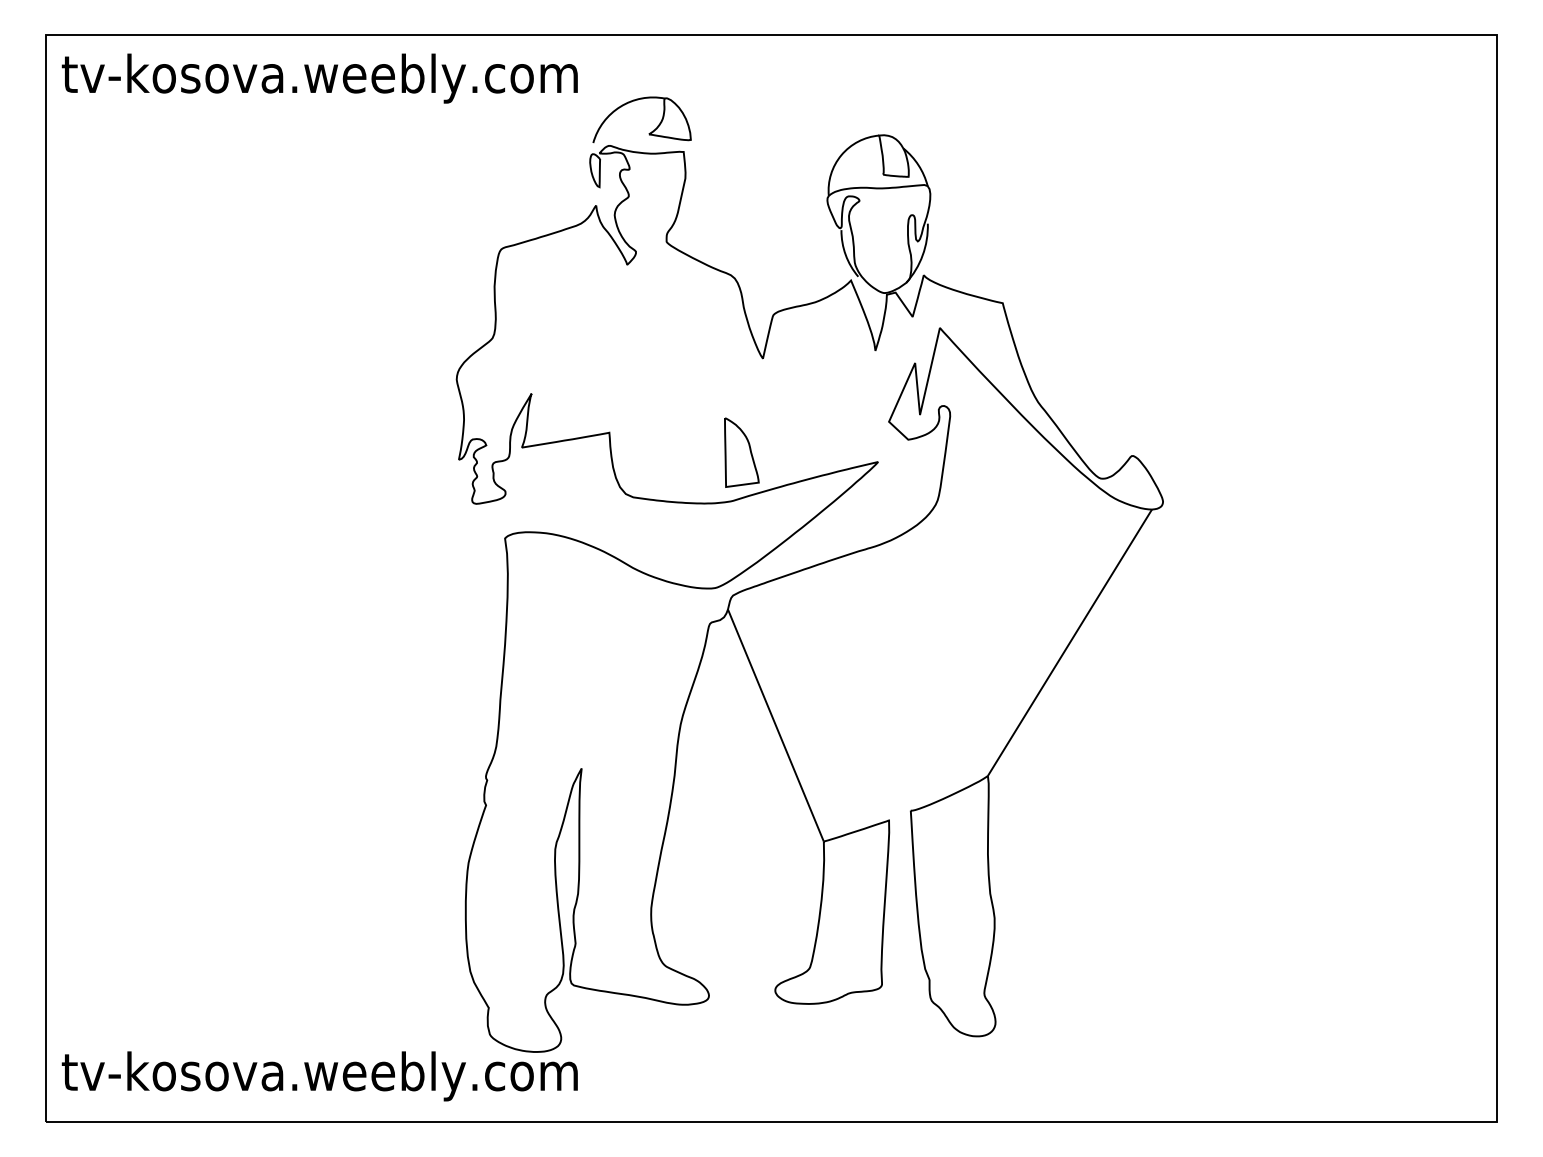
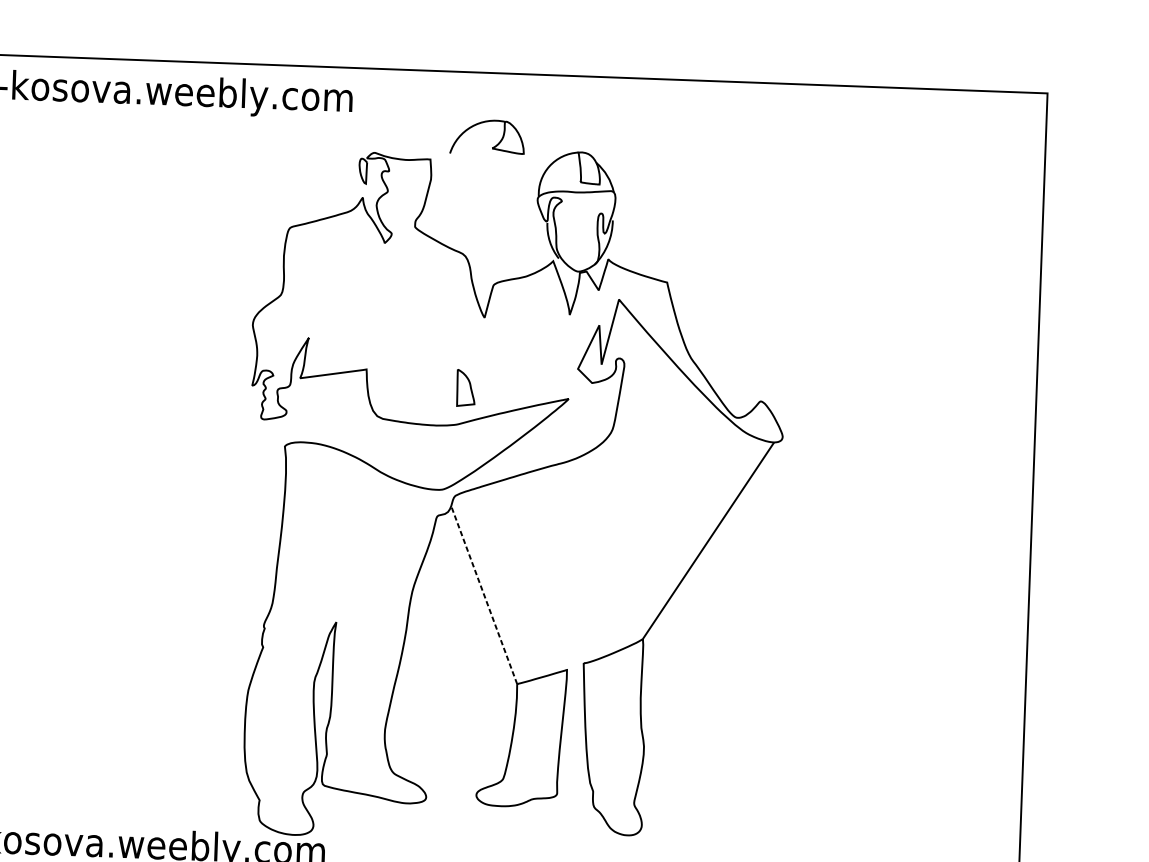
part: (649, 132) -> (492, 147), moved
part: (741, 452) -> (465, 388), size x0.7
line: (775, 725) -> (483, 595), solid -> dashed

